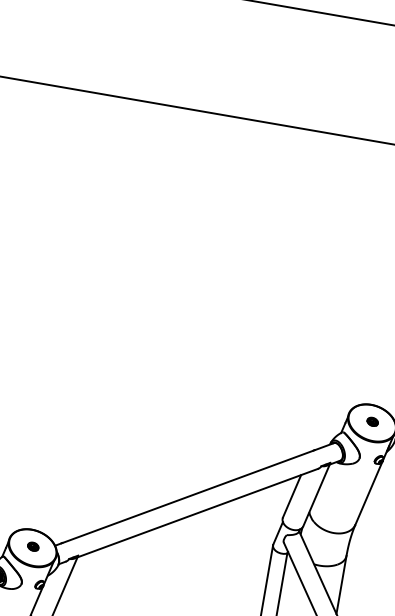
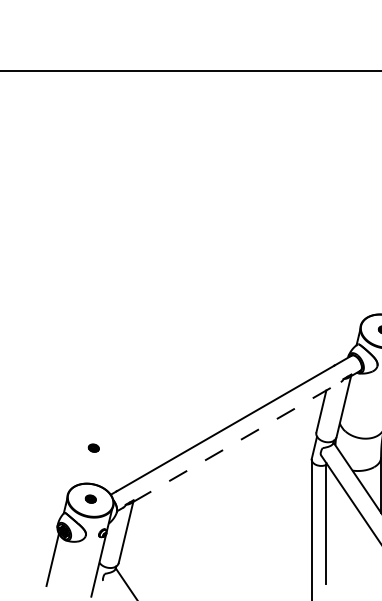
part: (45, 492) -> (93, 447), added
line: (198, 512) -> (237, 441), solid -> dashed

